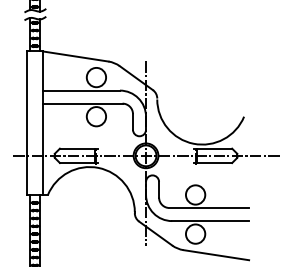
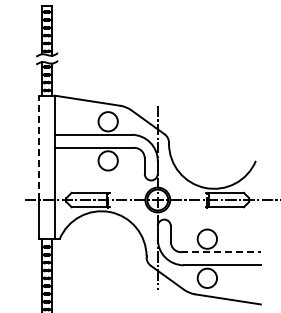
line: (27, 103) -> (39, 147), solid -> dashed
line: (209, 208) -> (221, 252), solid -> dashed

